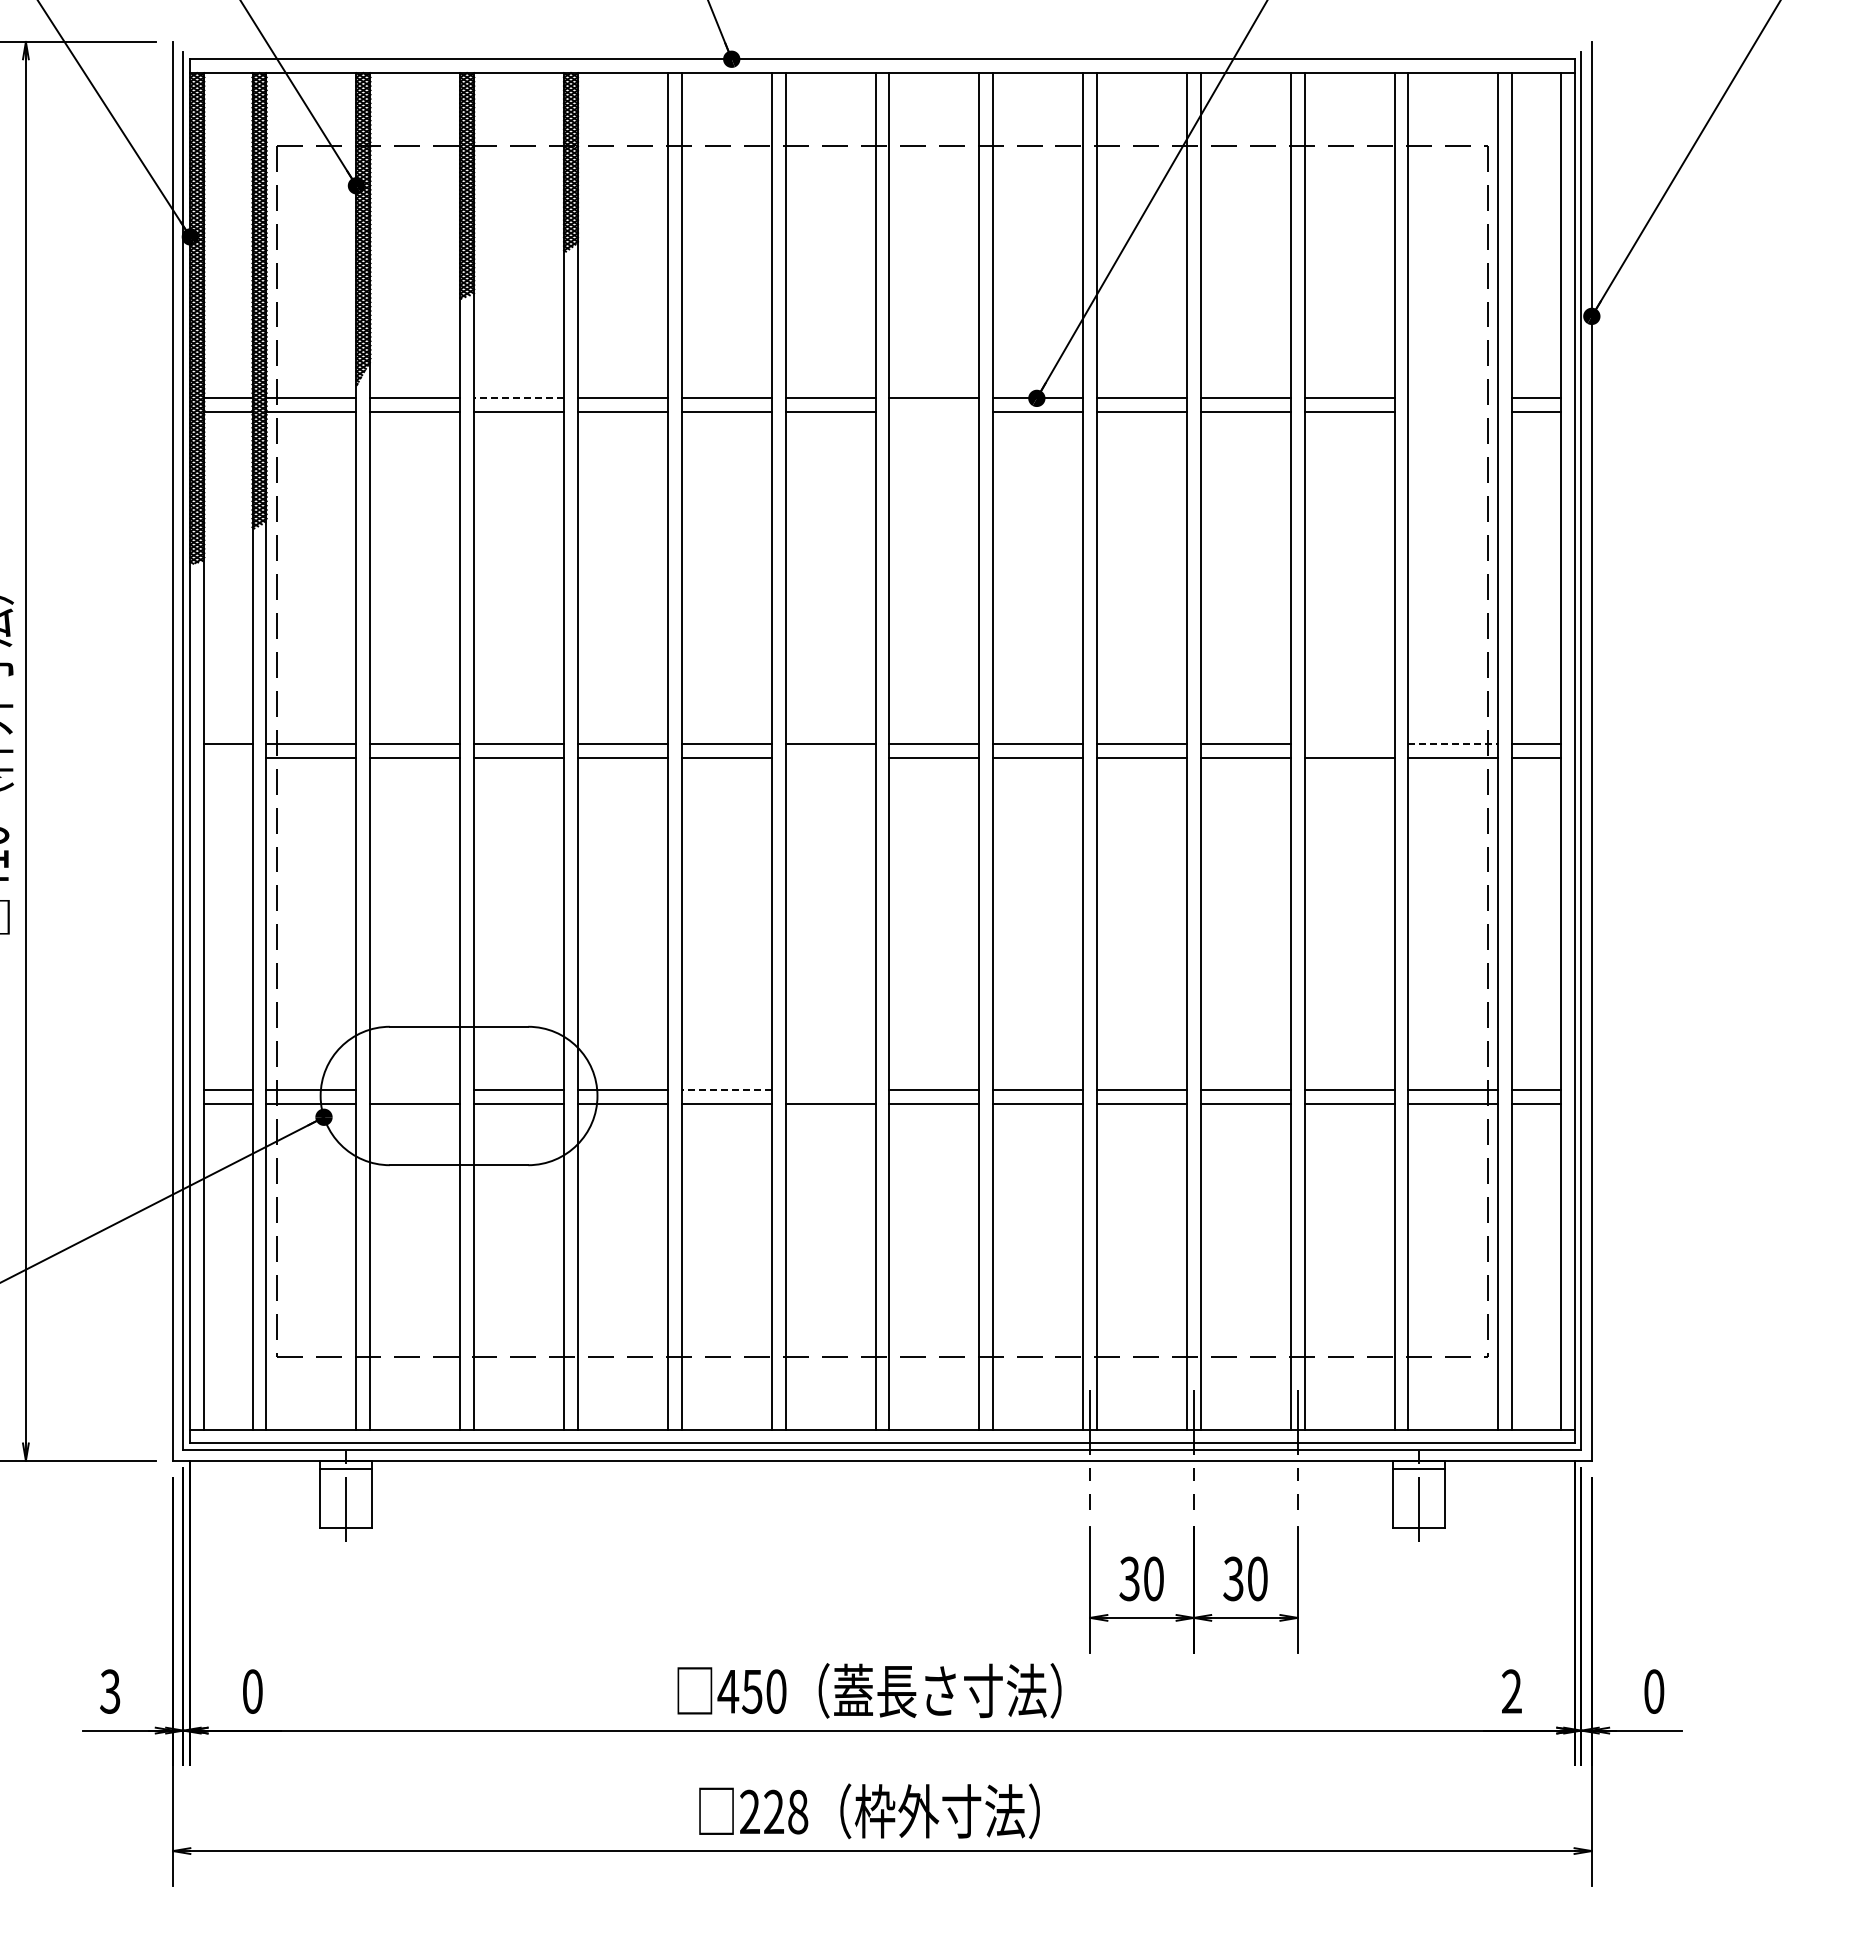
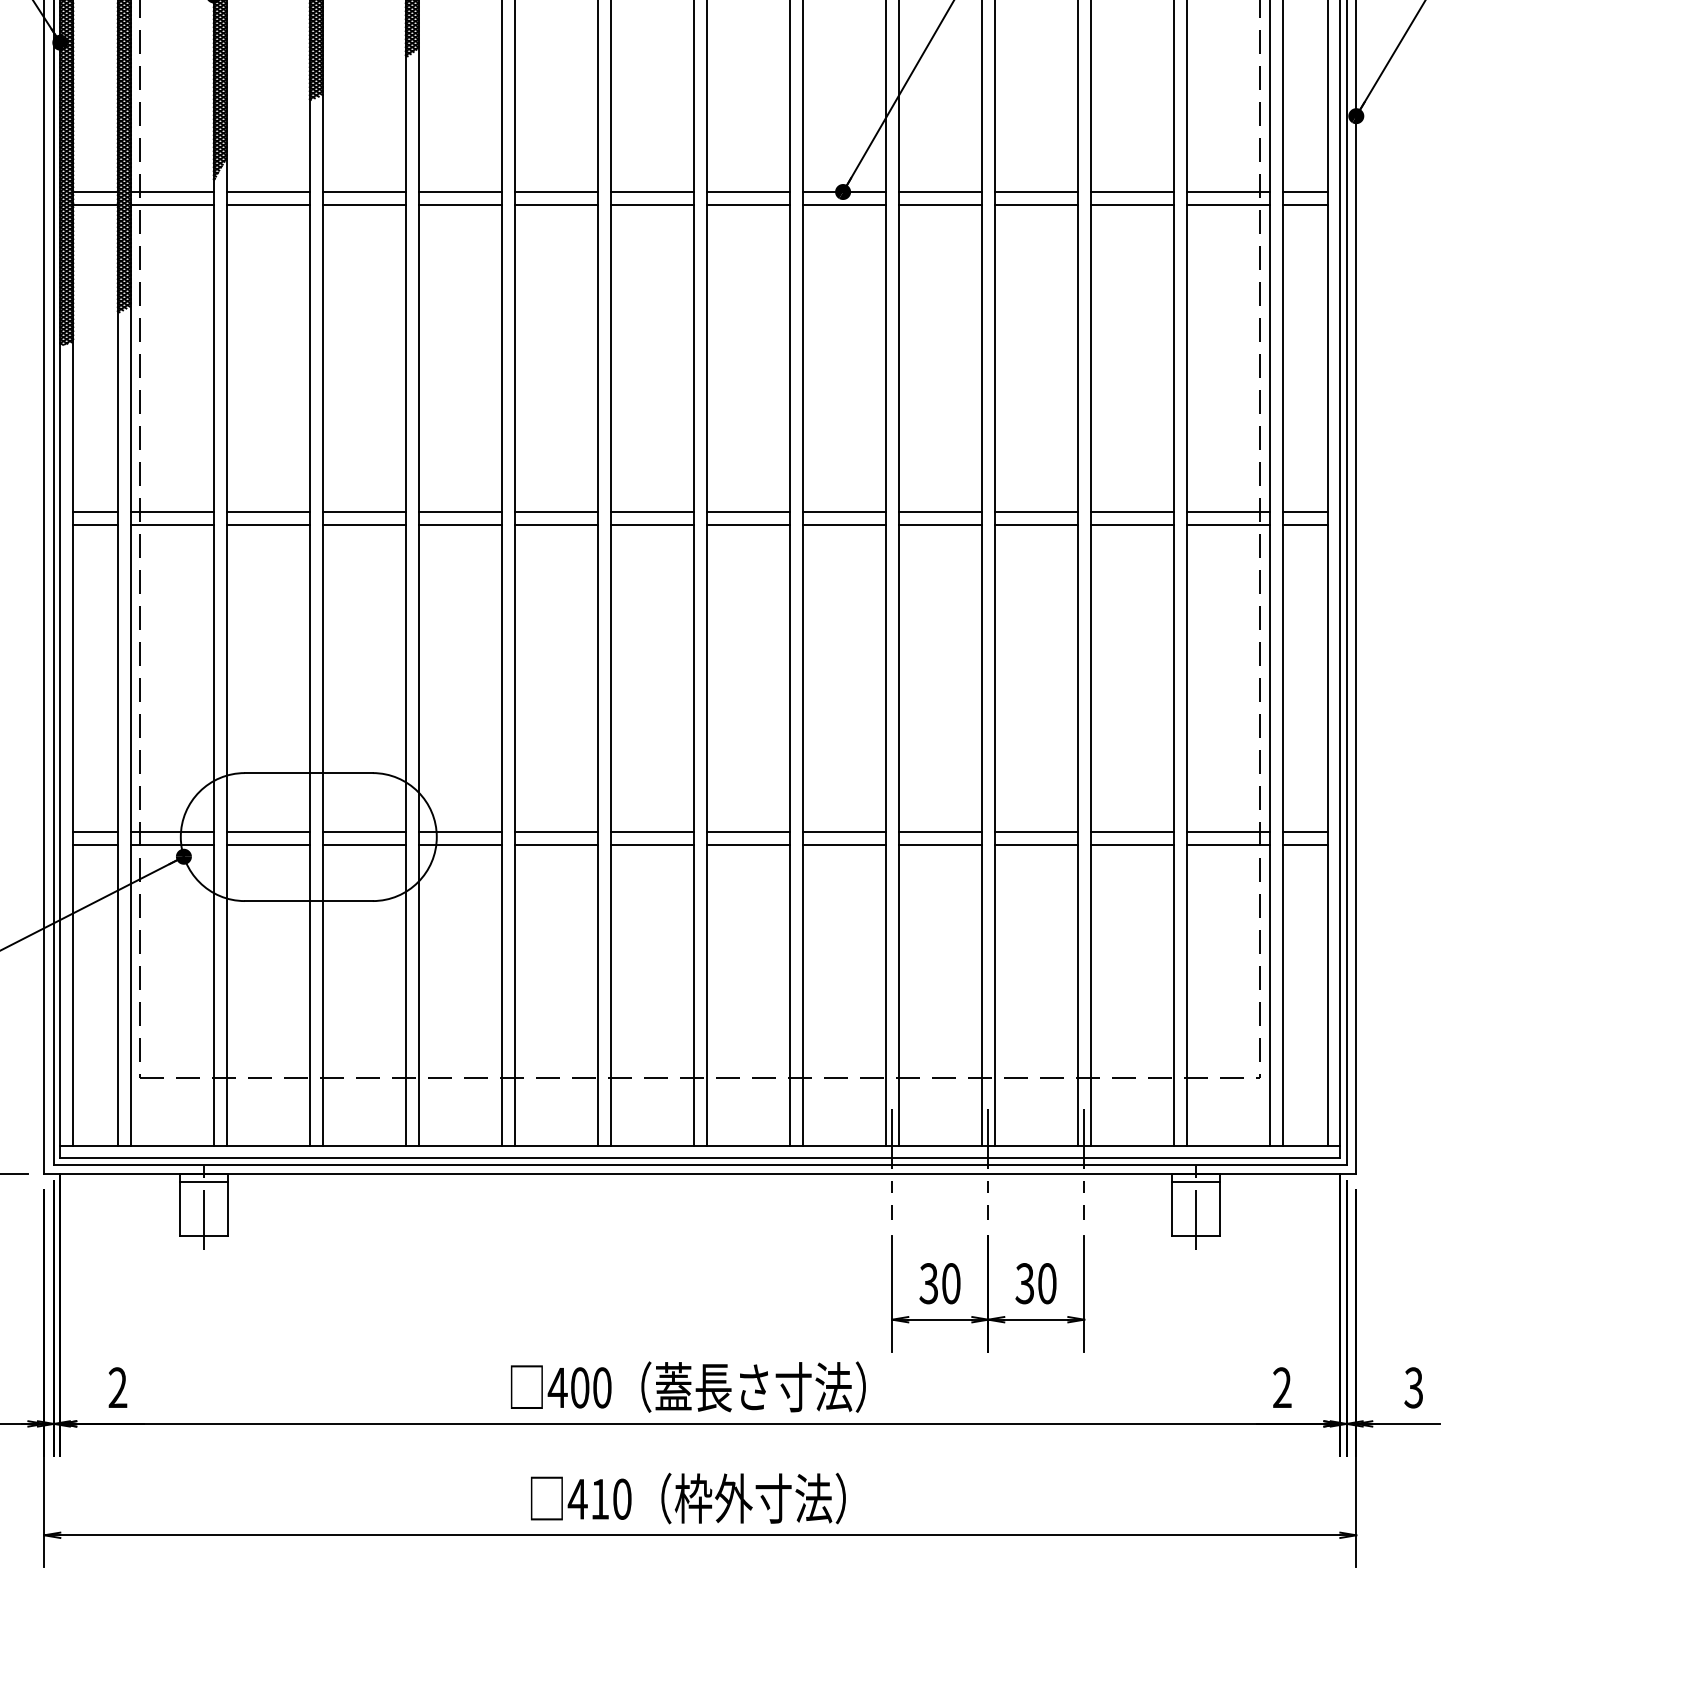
line: (519, 398) -> (364, 192), dashed -> solid
line: (1453, 398) -> (1228, 192), added
line: (934, 412) -> (748, 205), added
line: (1453, 412) -> (1228, 205), added
line: (1349, 744) -> (1132, 512), added
line: (1453, 744) -> (1228, 512), dashed -> solid
line: (228, 758) -> (95, 524), added
line: (830, 758) -> (652, 524), added
line: (415, 1090) -> (268, 832), added
line: (726, 1090) -> (556, 832), dashed -> solid
line: (830, 1090) -> (652, 832), added
text: (252, 1691) -> (117, 1387), 0 -> 2
text: (751, 1691) -> (579, 1387), 450 -> 400
text: (1653, 1691) -> (1413, 1387), 0 -> 3
text: (773, 1811) -> (599, 1498), 228 -> 410

